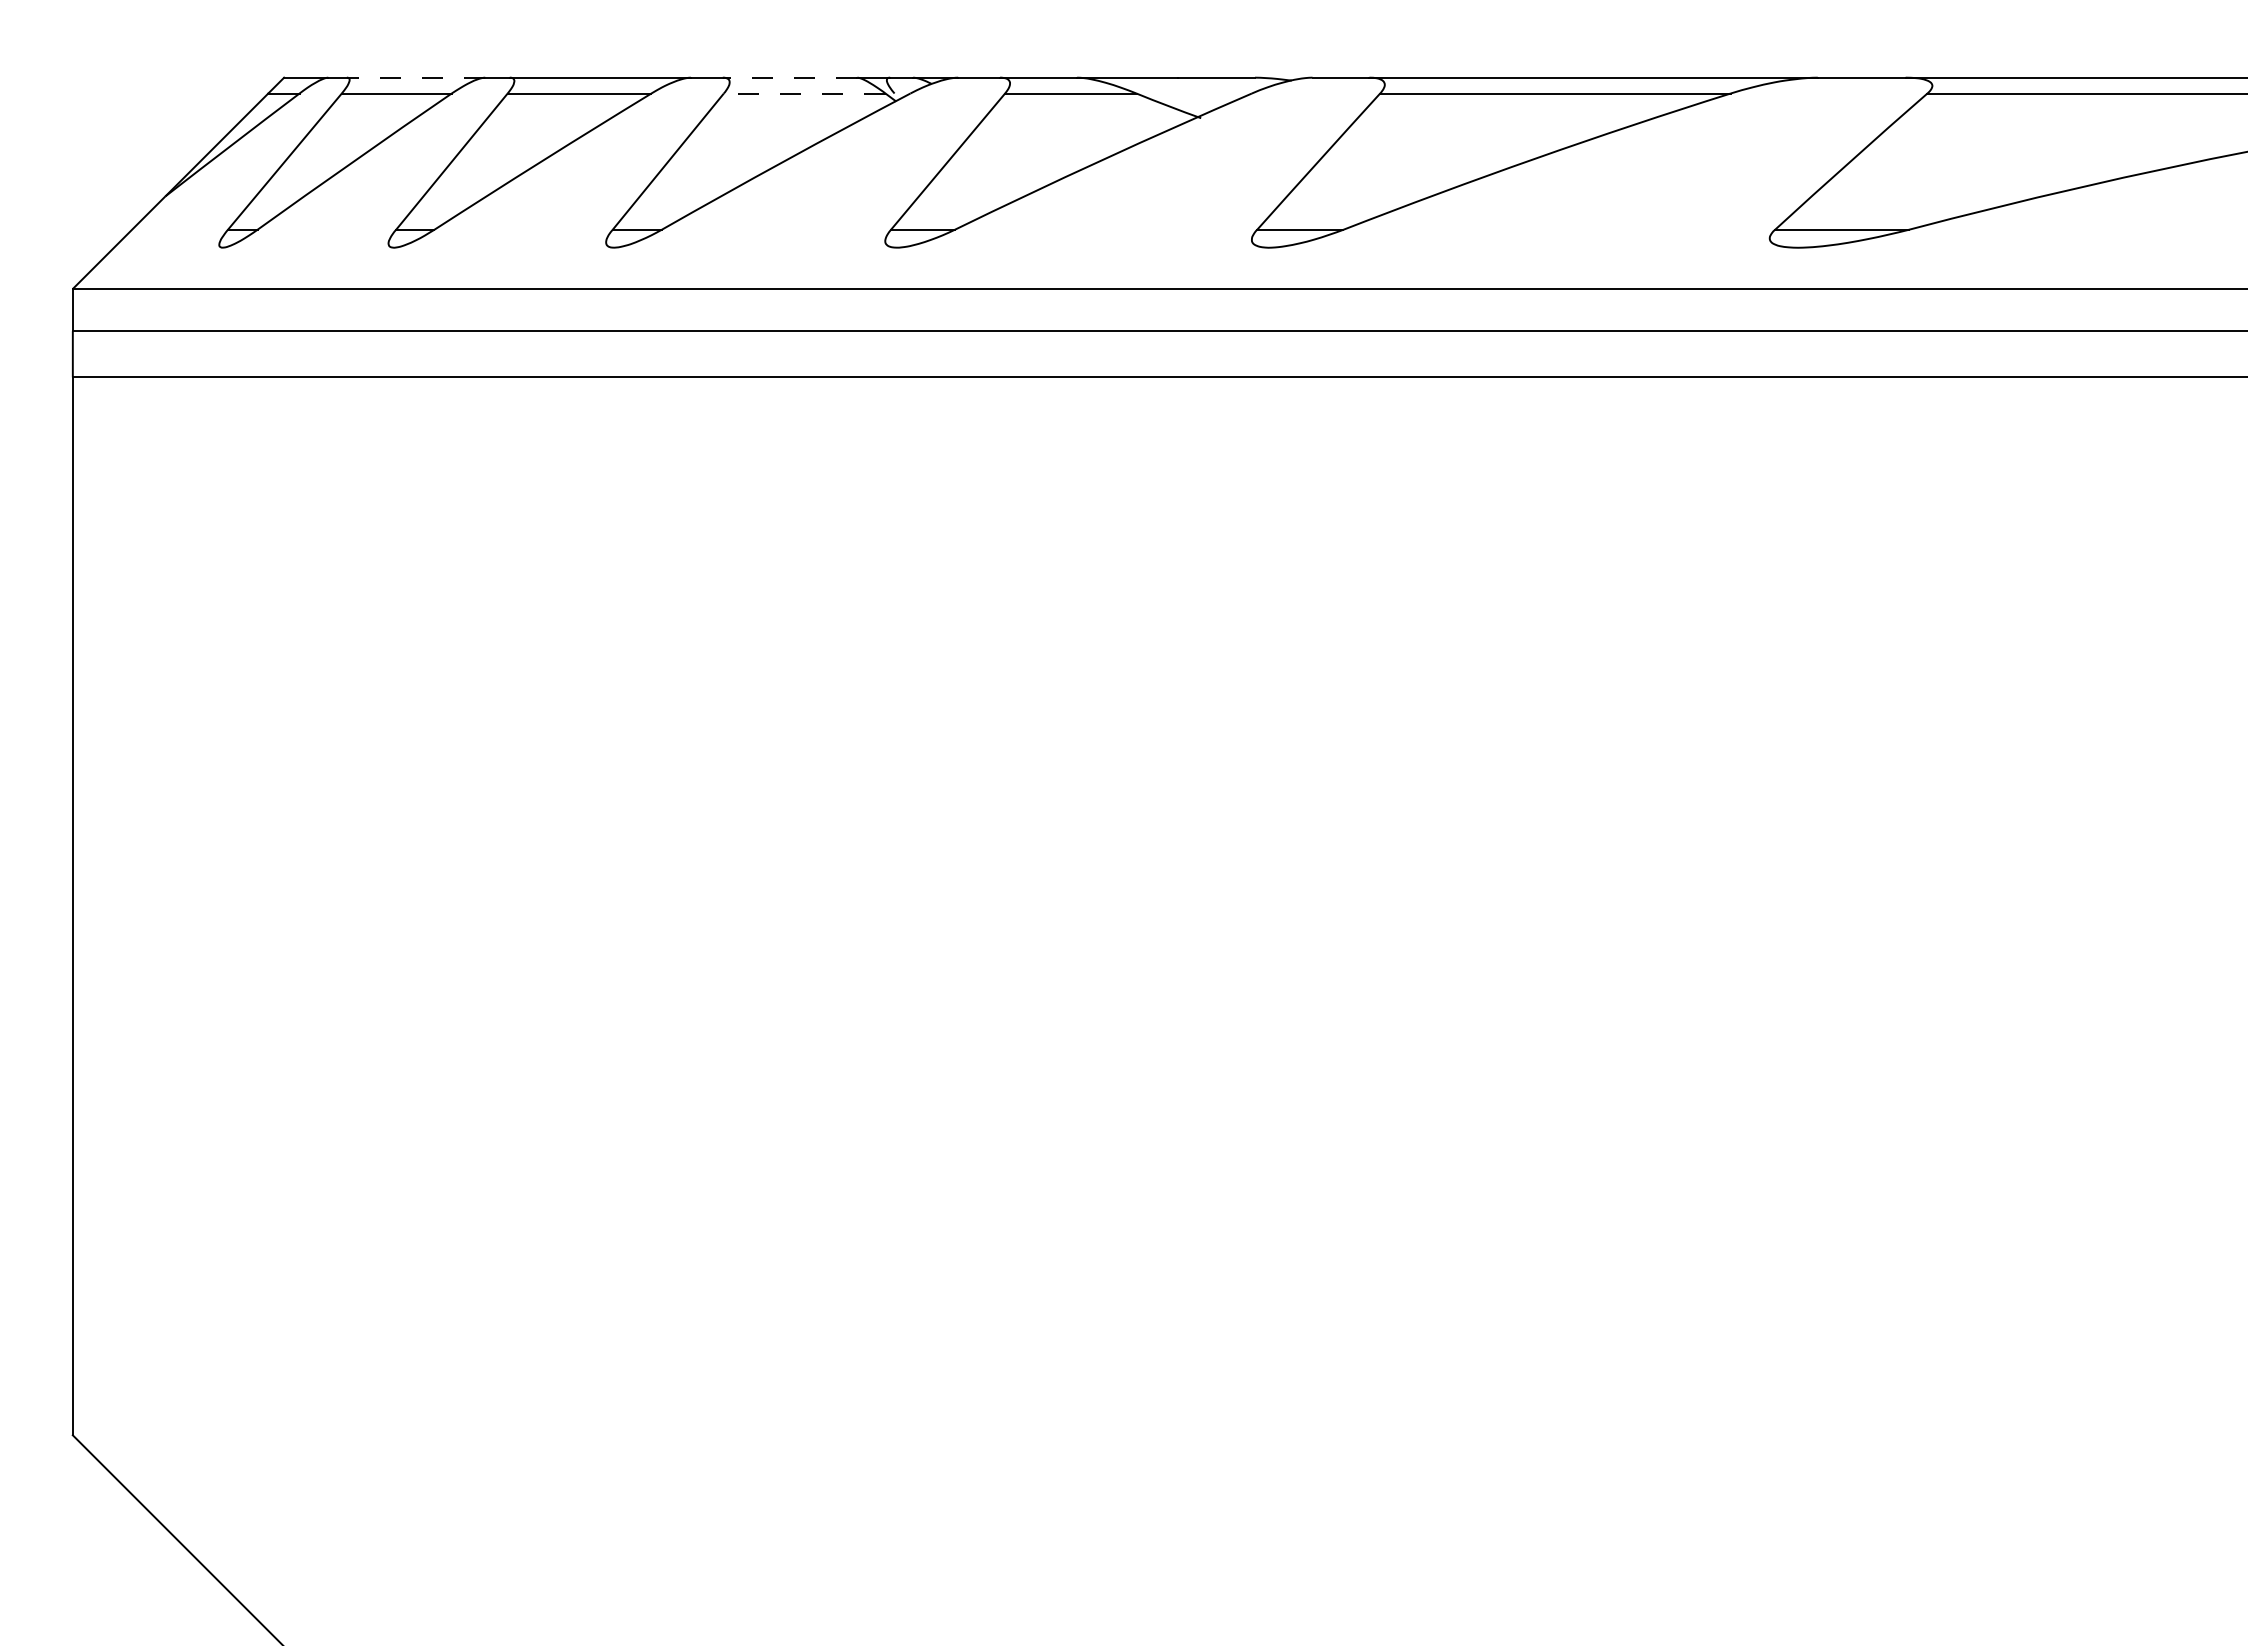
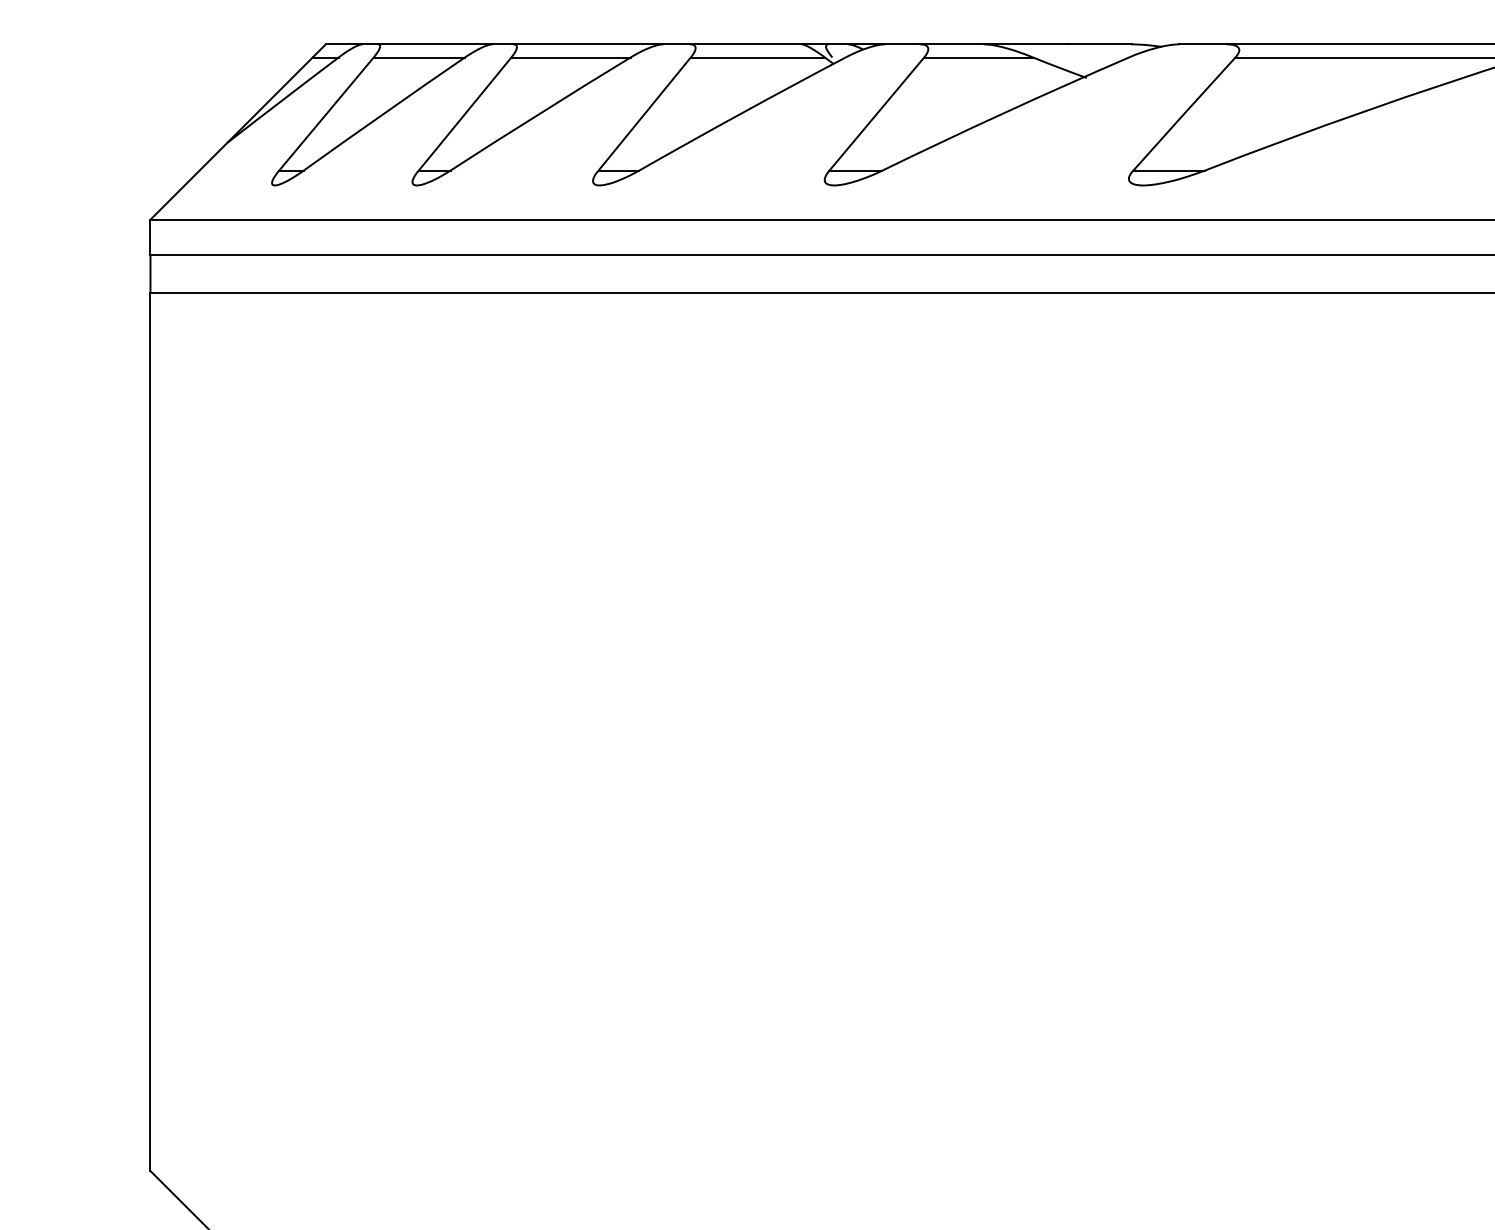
line: (415, 77) -> (434, 44), dashed -> solid
line: (789, 77) -> (745, 44), dashed -> solid
line: (804, 93) -> (757, 57), dashed -> solid

